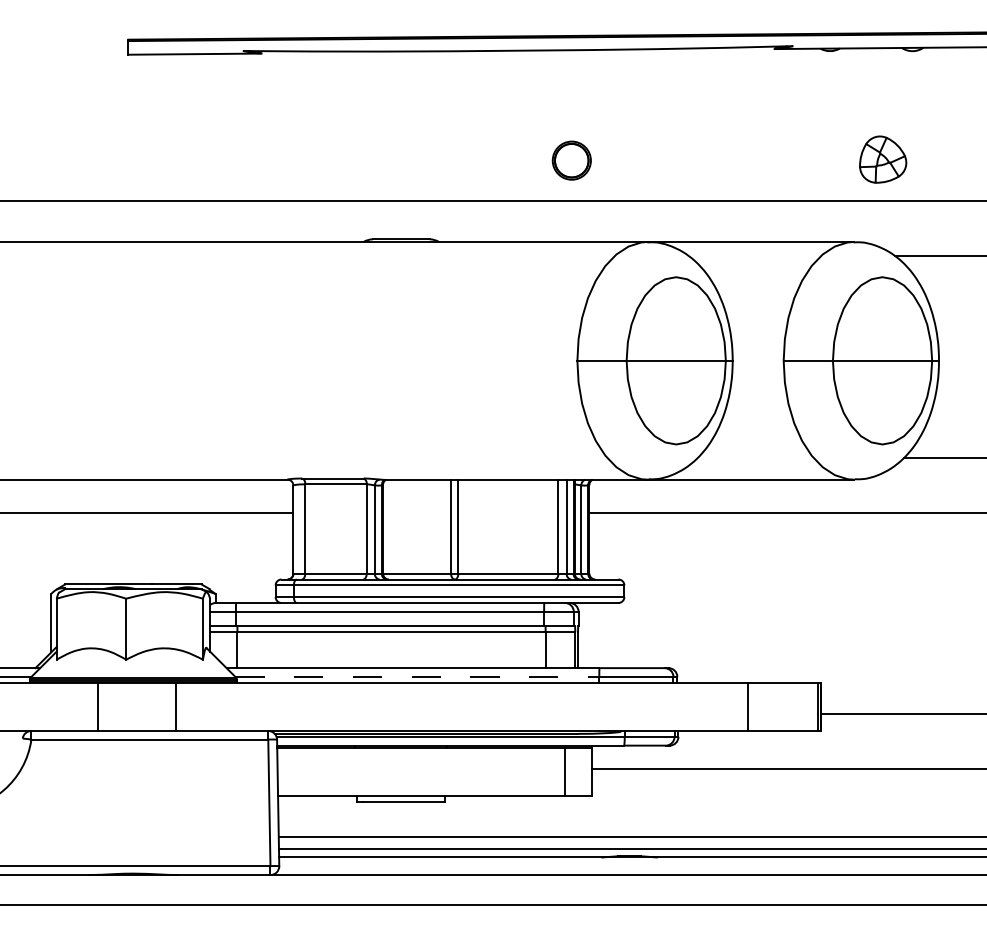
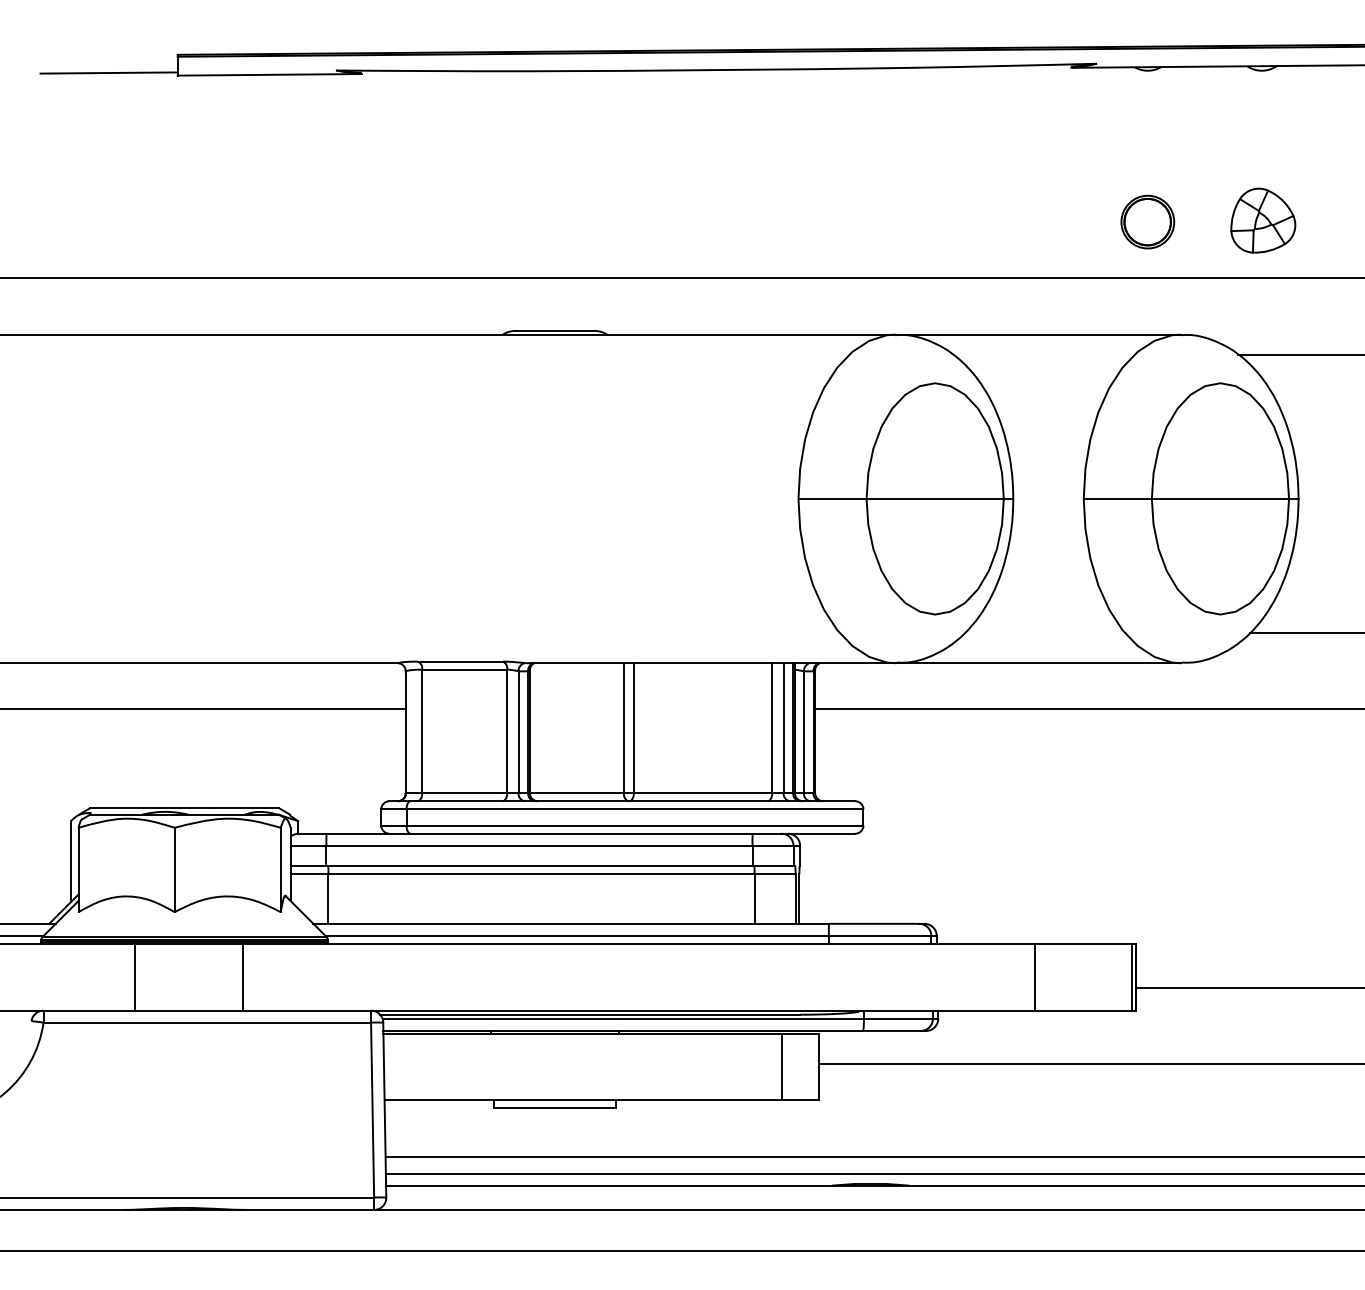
line: (78, 52) -> (108, 72), added
part: (883, 159) -> (1263, 220), moved
part: (571, 160) -> (1147, 221), moved
line: (417, 676) -> (577, 935), dashed -> solid

